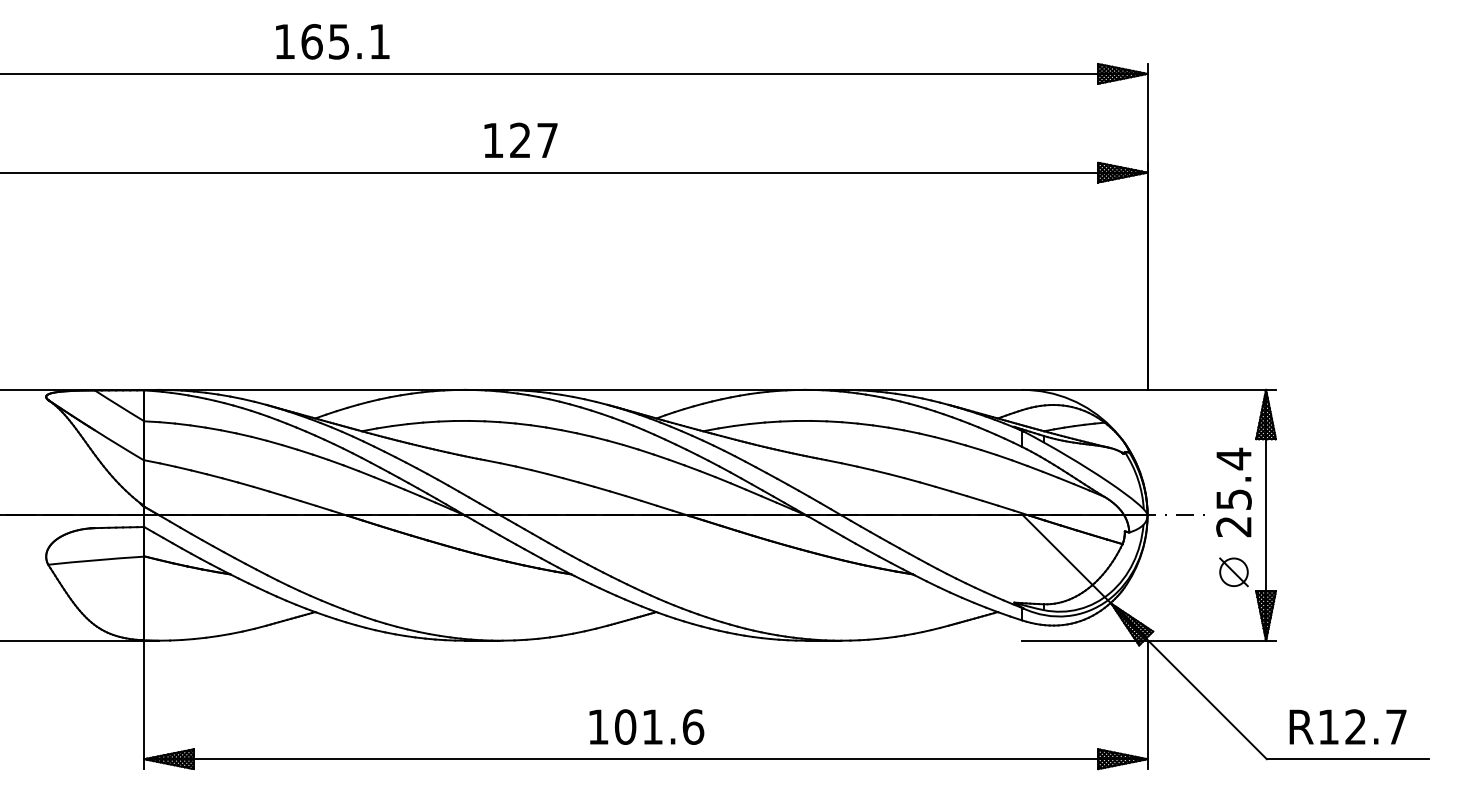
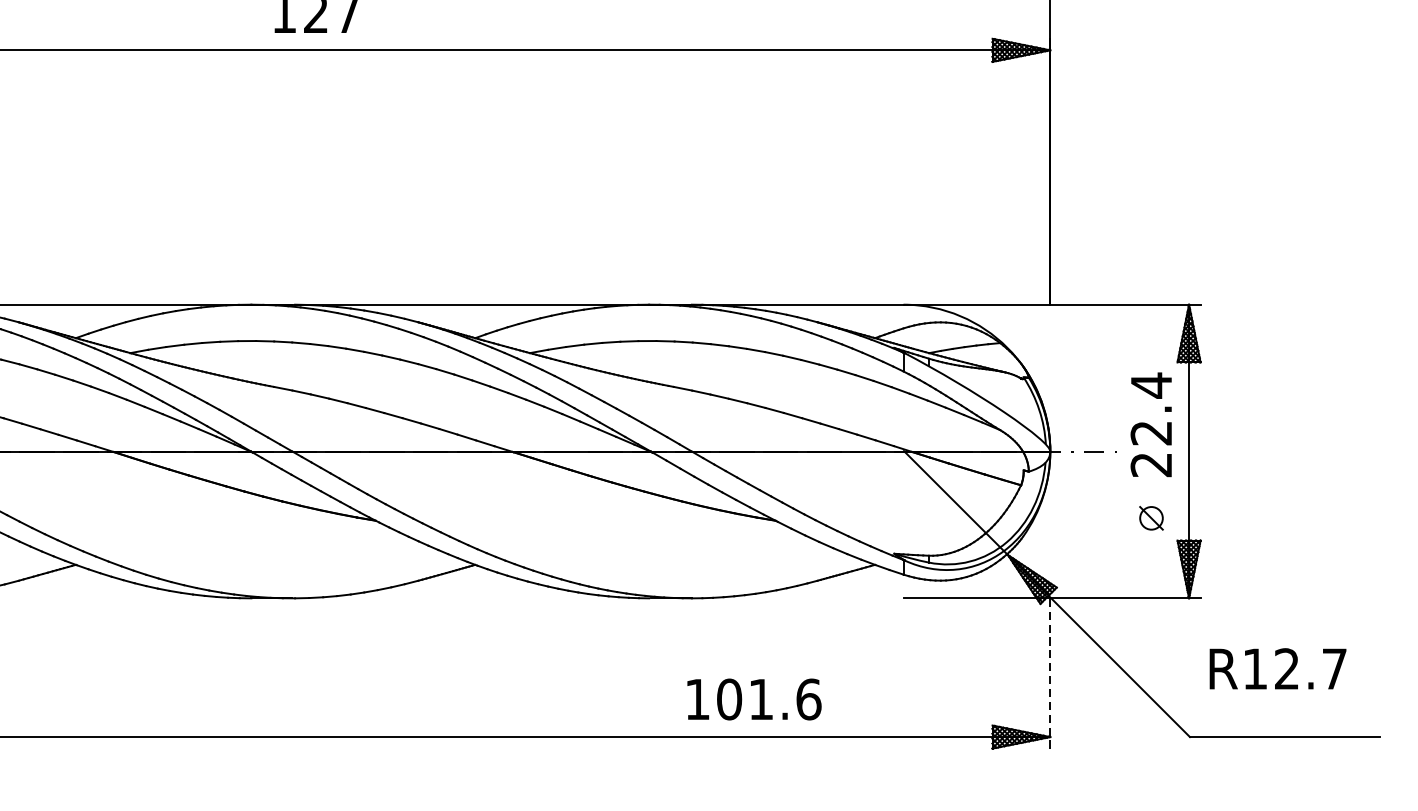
text: (1233, 499) -> (1150, 433), 25.4 -> 22.4
part: (1233, 572) -> (1150, 518), size x0.7
line: (1147, 704) -> (1050, 673), solid -> dashed
text: (646, 726) -> (754, 698), moved
text: (1347, 726) -> (1277, 668), moved

